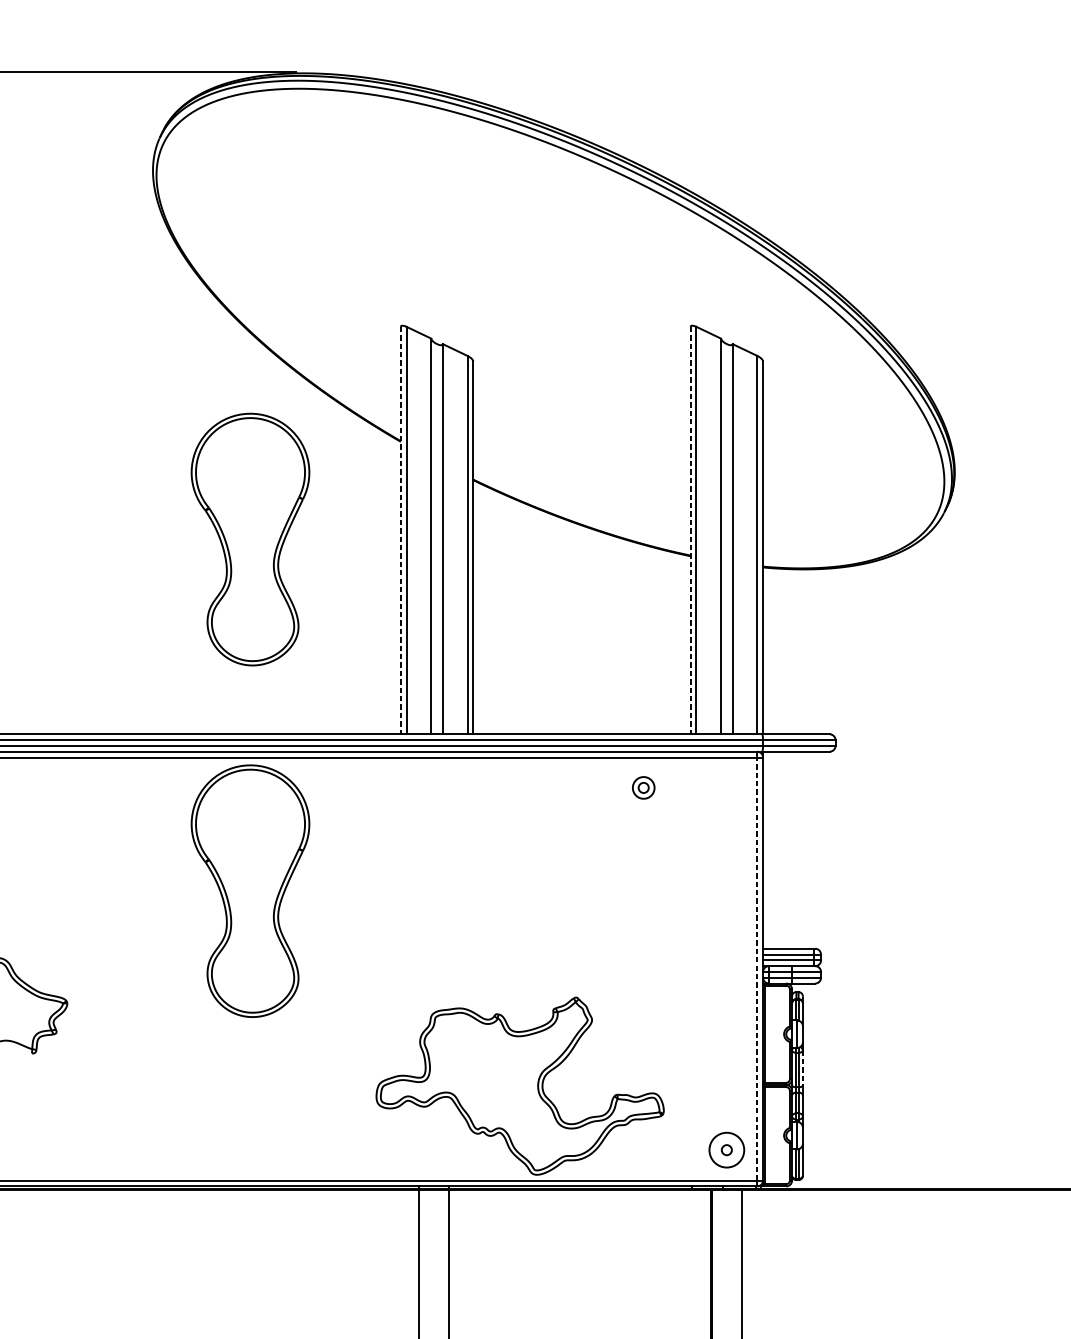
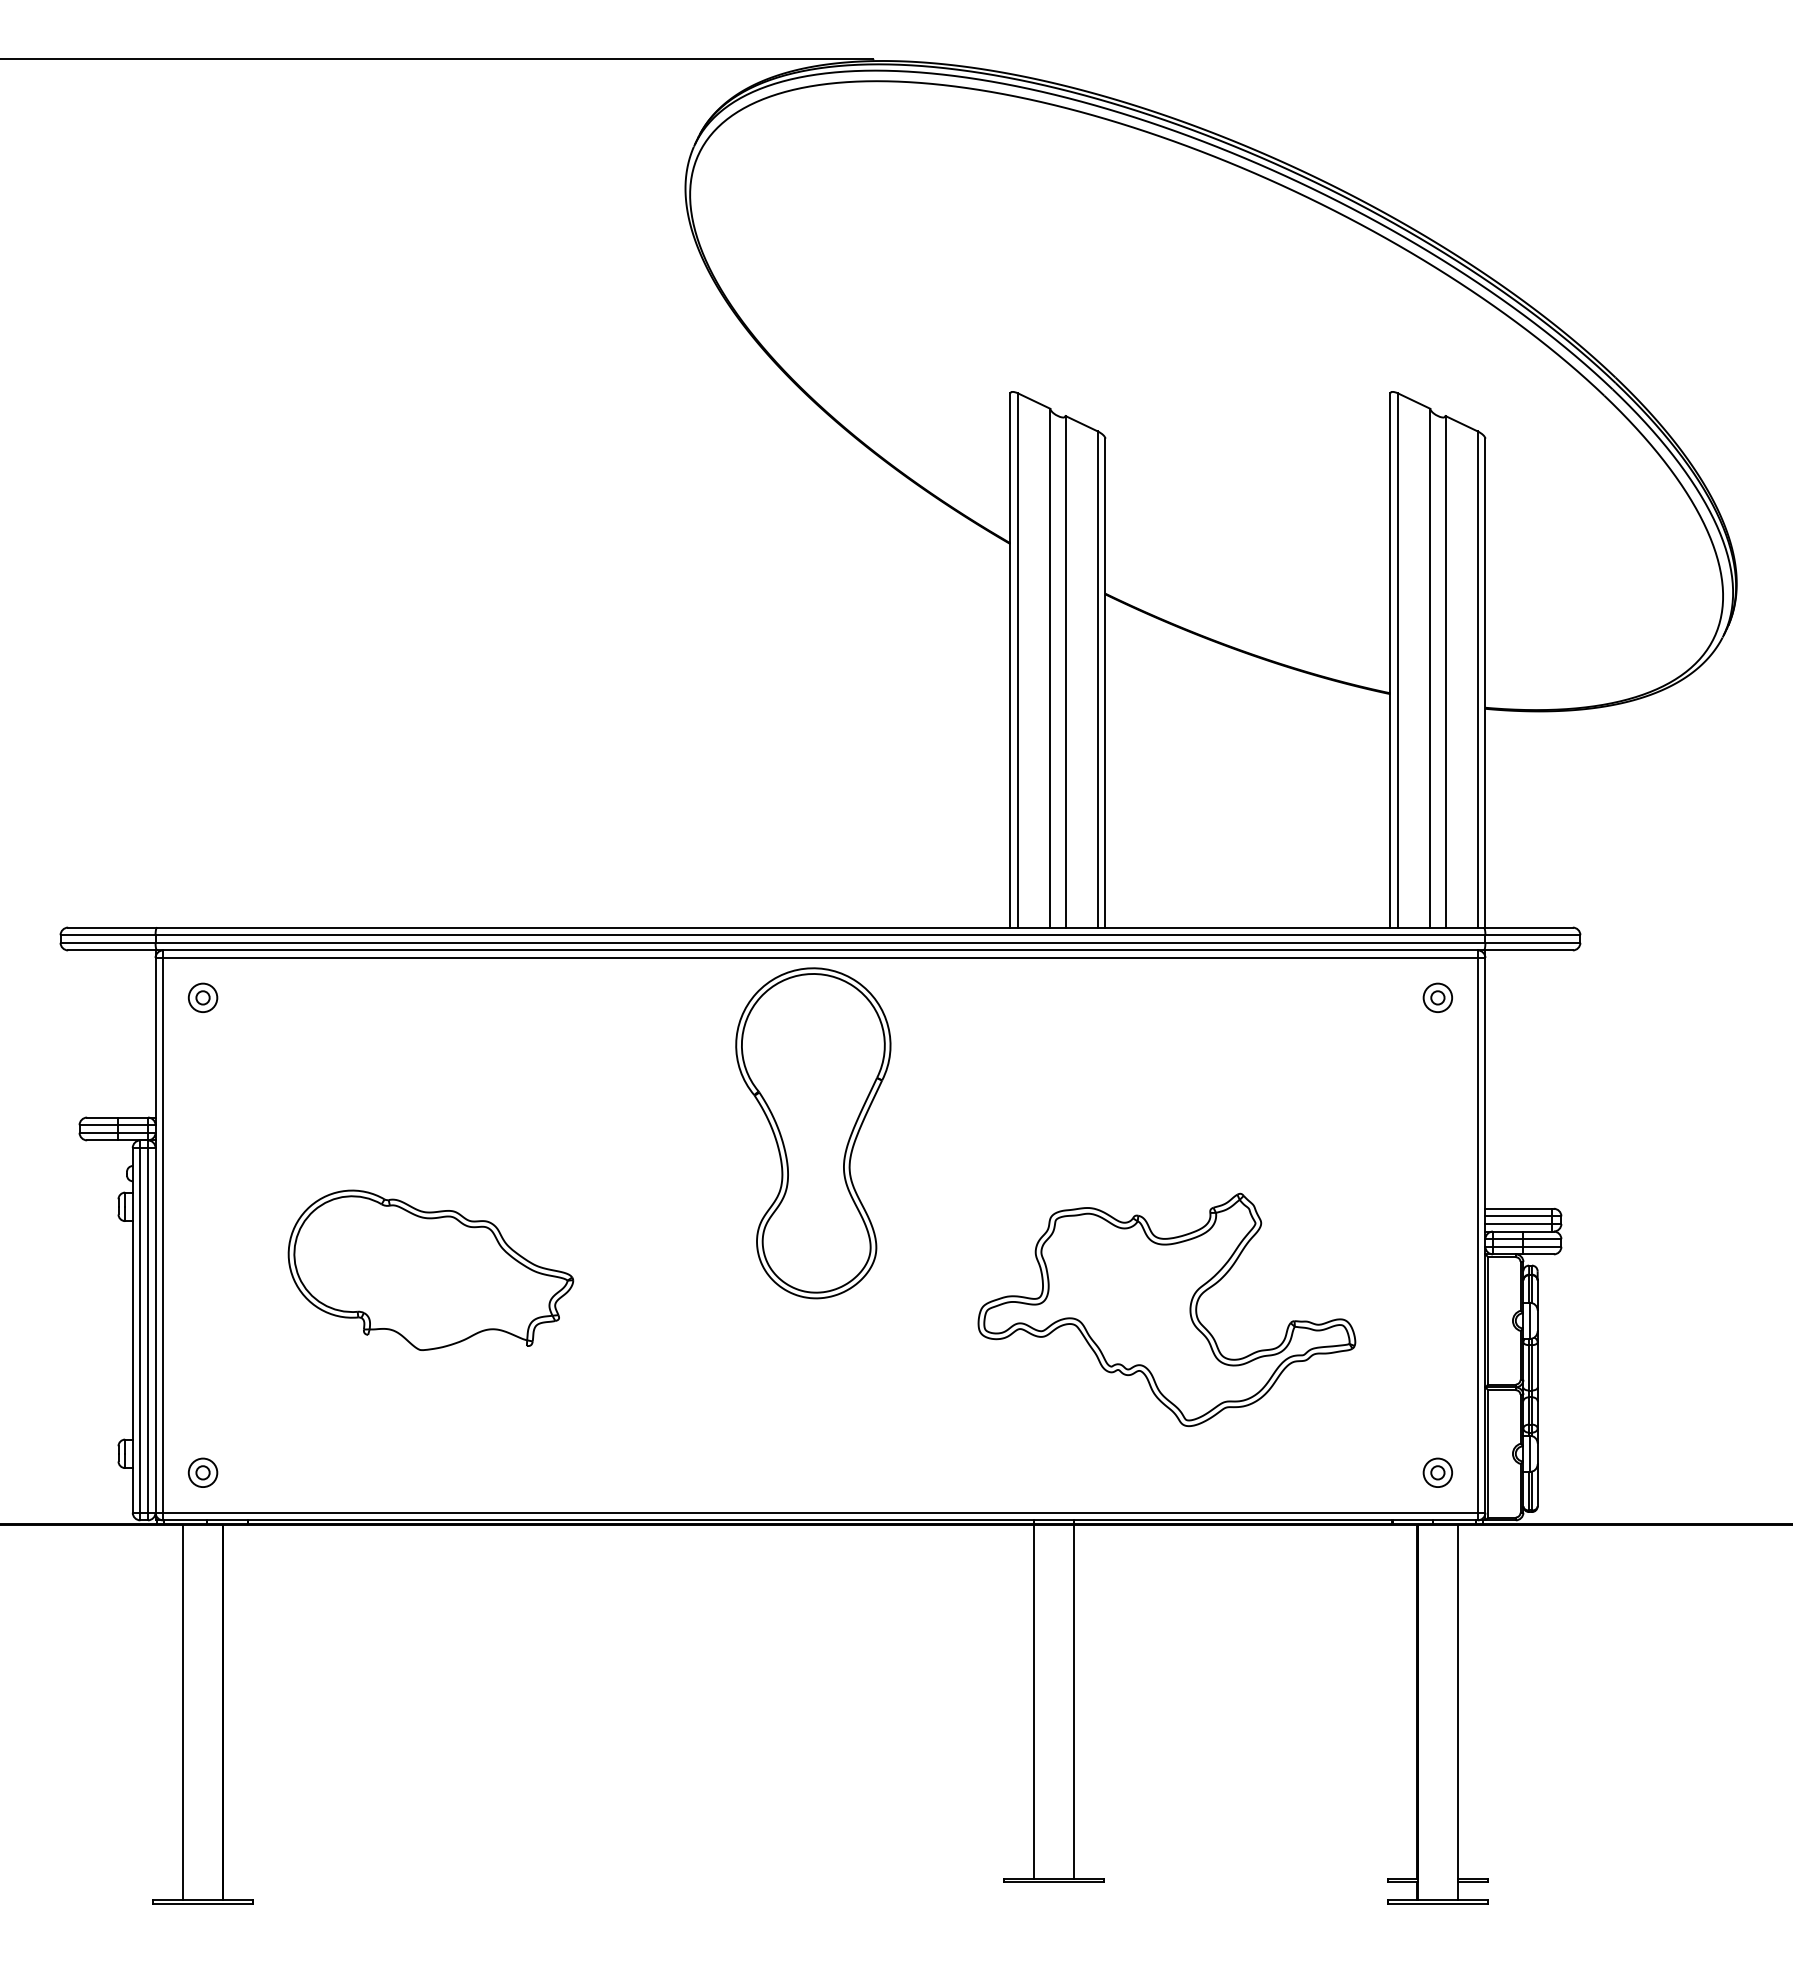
line: (400, 531) -> (1010, 661), dashed -> solid
line: (690, 531) -> (1390, 661), dashed -> solid
part: (250, 539) -> (813, 672), removed
part: (643, 787) -> (1437, 997), moved
line: (757, 968) -> (1477, 1234), dashed -> solid
line: (802, 1067) -> (1537, 1364), dashed -> solid
part: (519, 1085) -> (1166, 1309), moved
circle: (726, 1149) -> (1437, 1472), size x0.62

